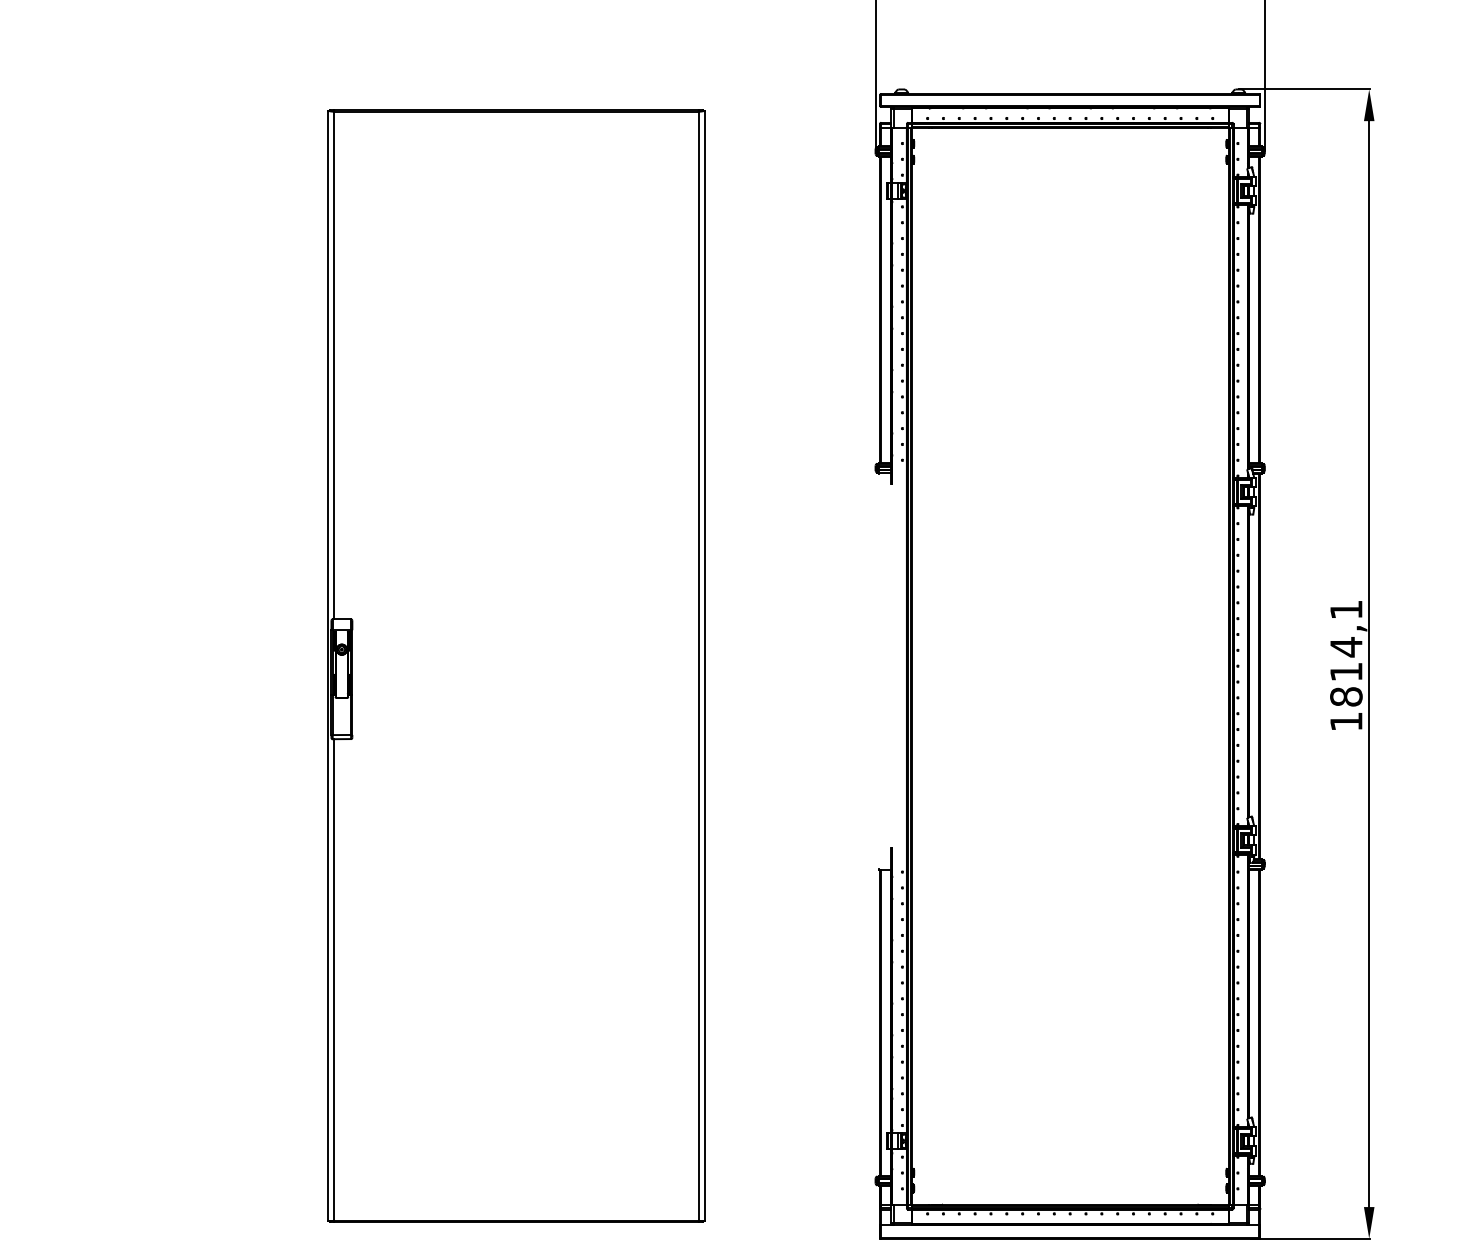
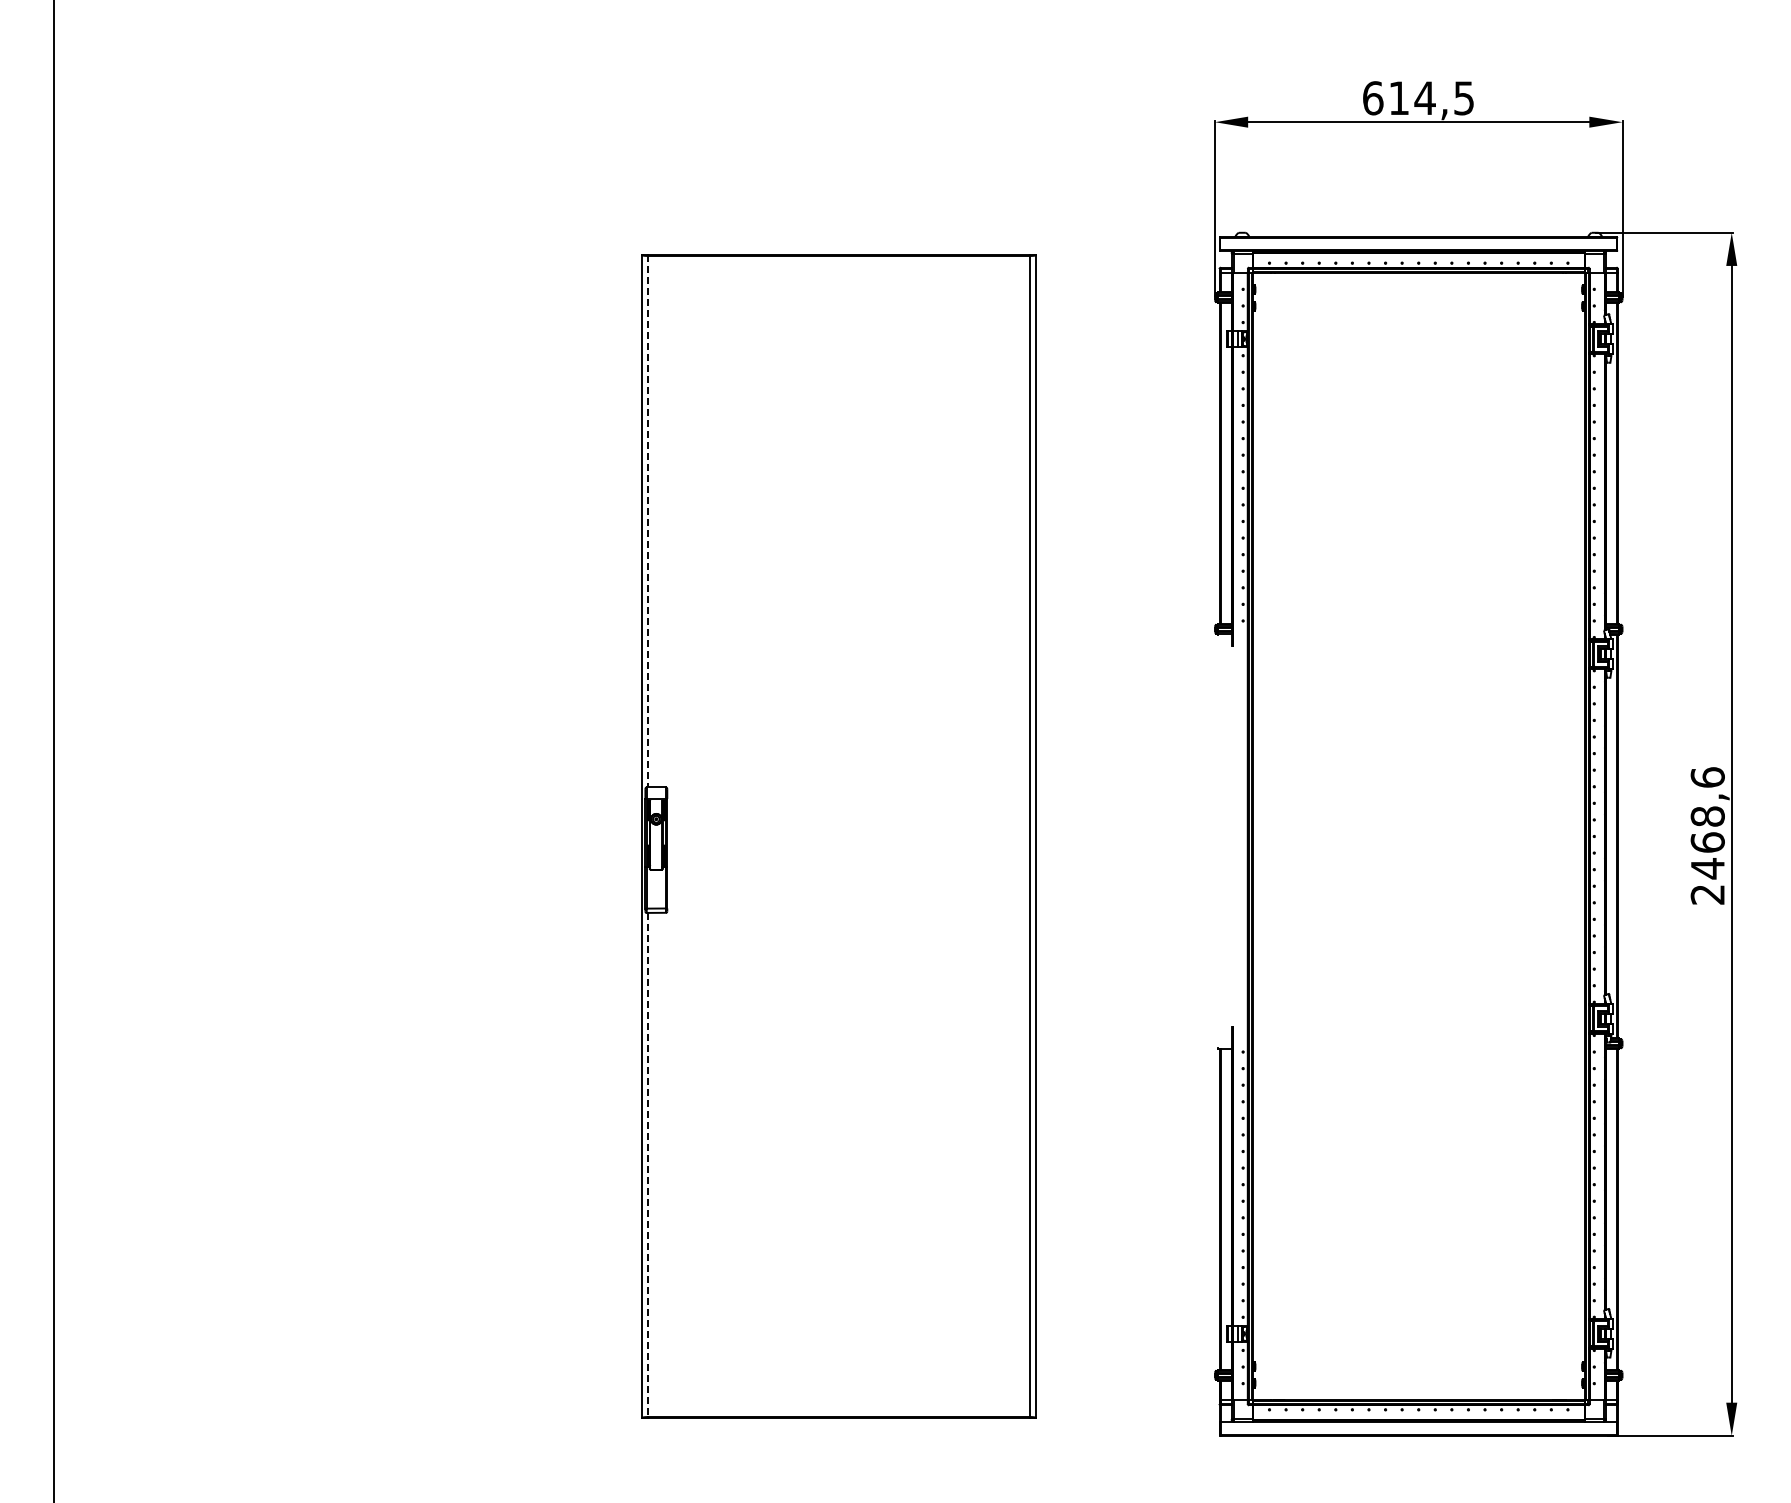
line: (334, 365) -> (648, 521), solid -> dashed
text: (1346, 665) -> (1707, 835), 1814,1 -> 2468,6
line: (334, 980) -> (648, 1165), solid -> dashed

